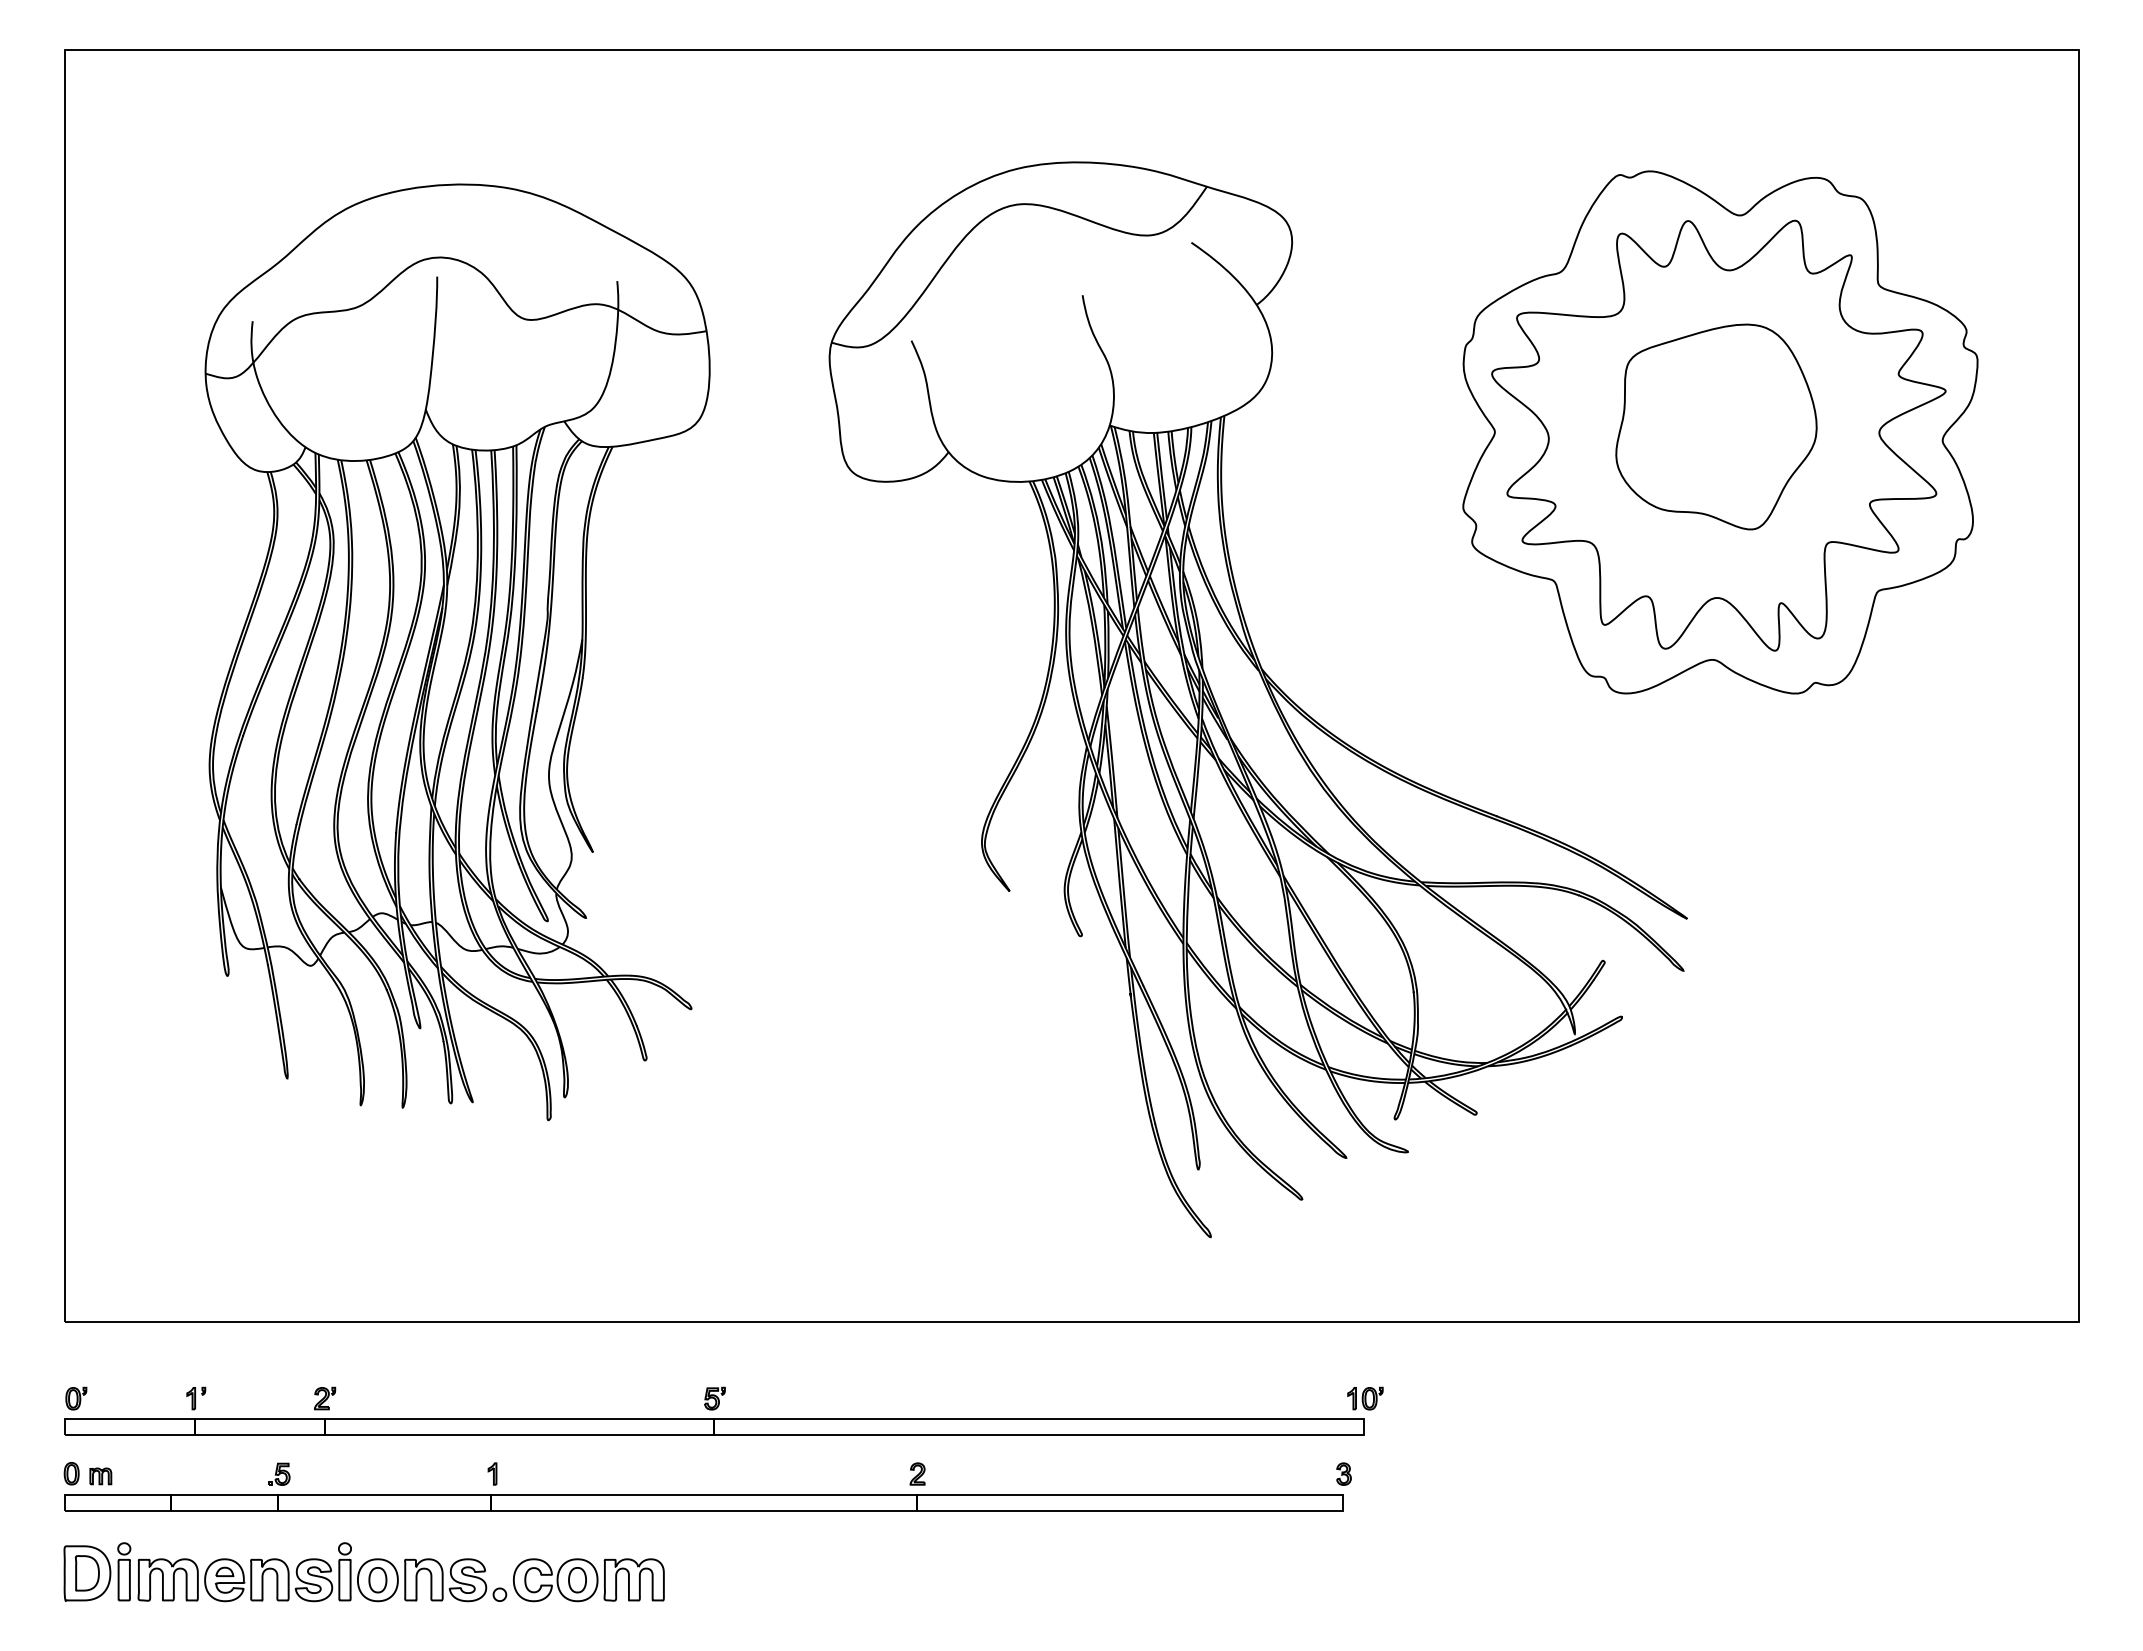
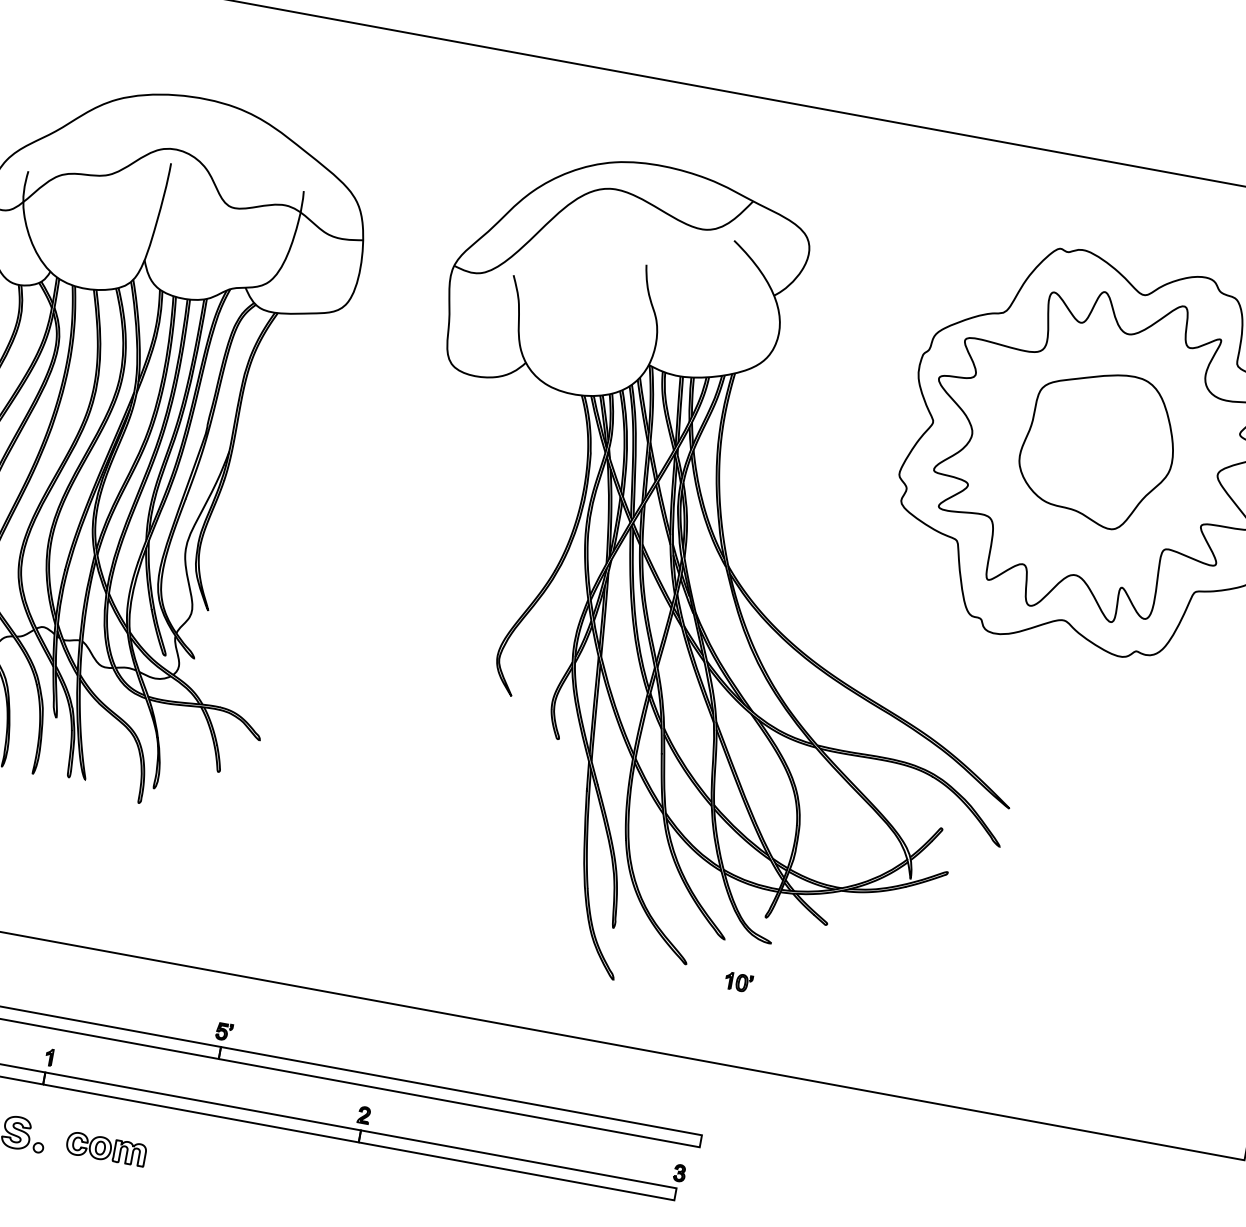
part: (1365, 1398) -> (738, 982), moved
part: (588, 1580) -> (105, 1149), size x0.7

